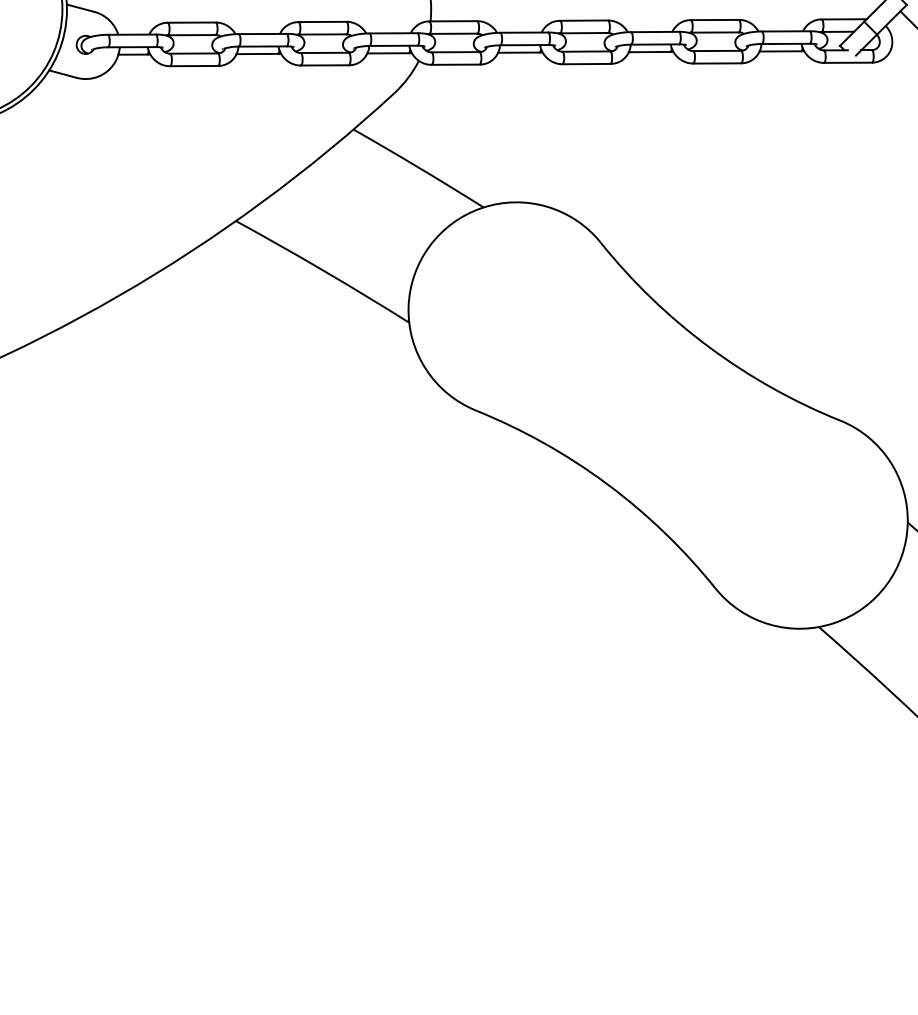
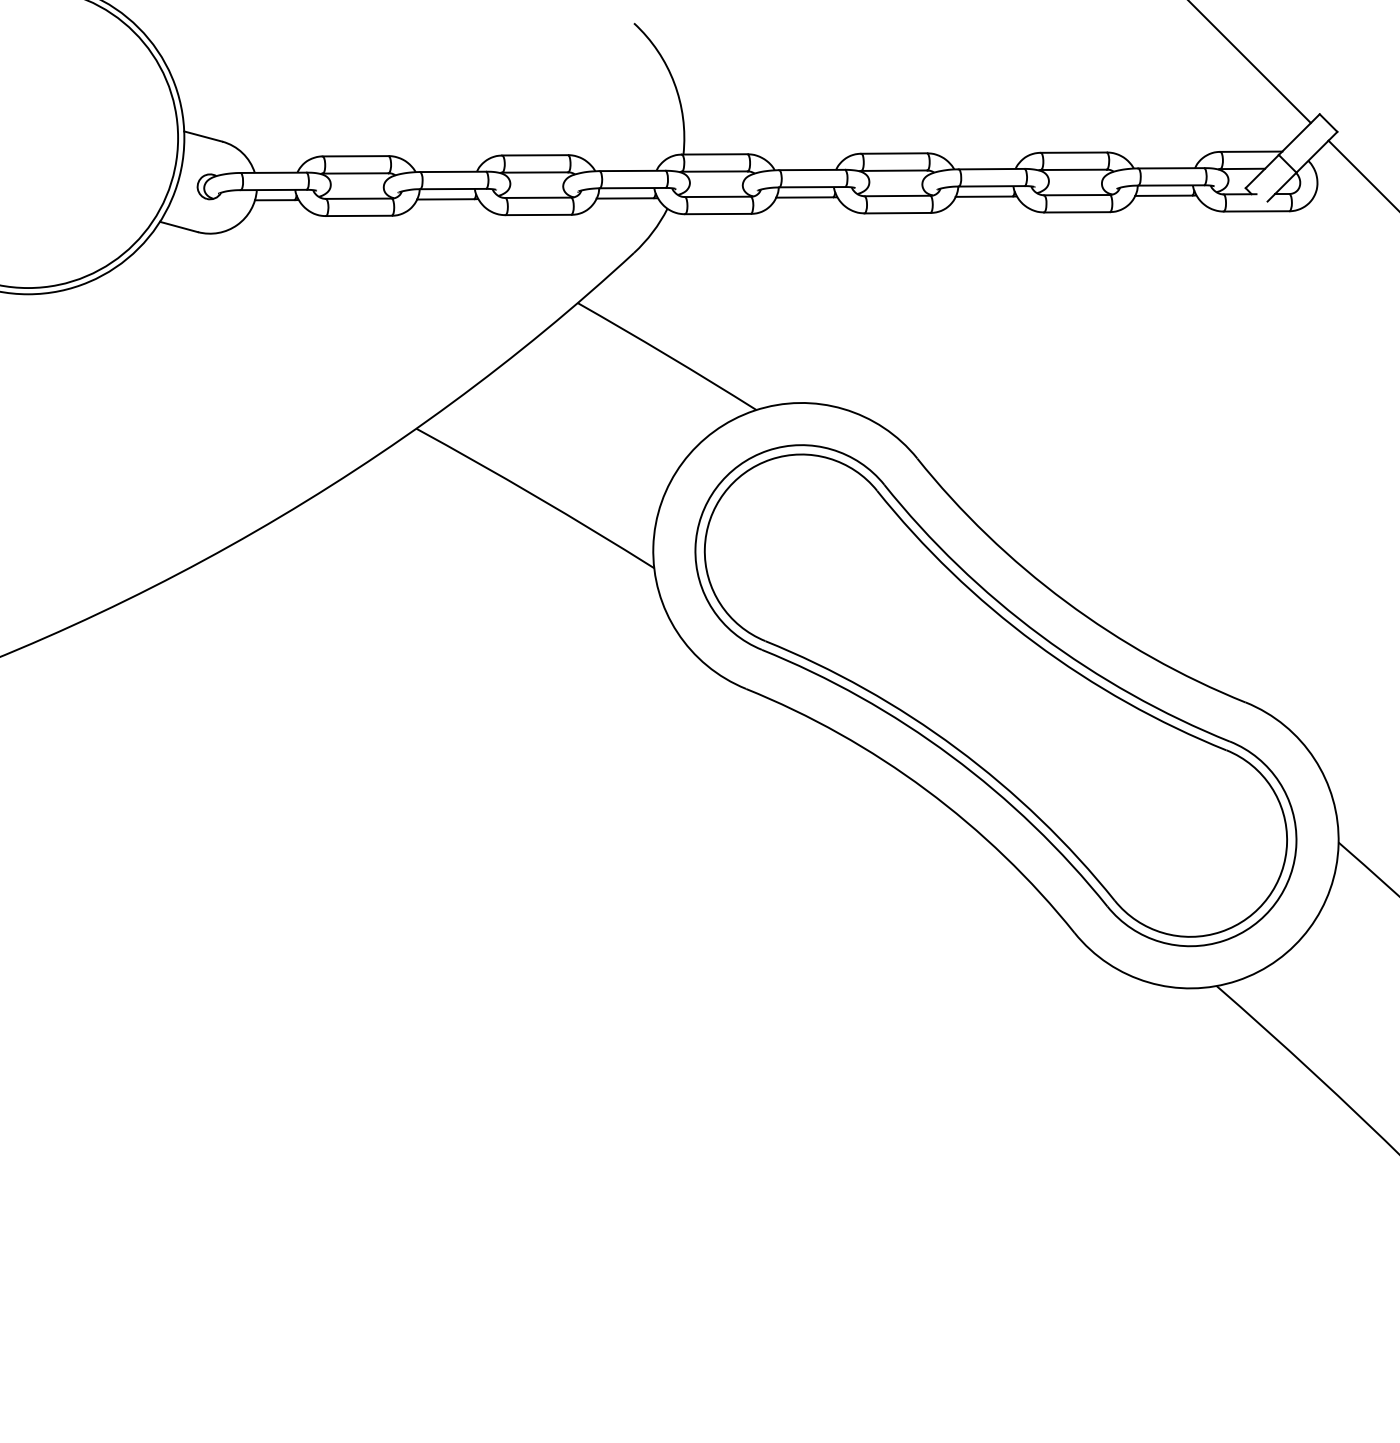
part: (657, 415) -> (995, 695), added

